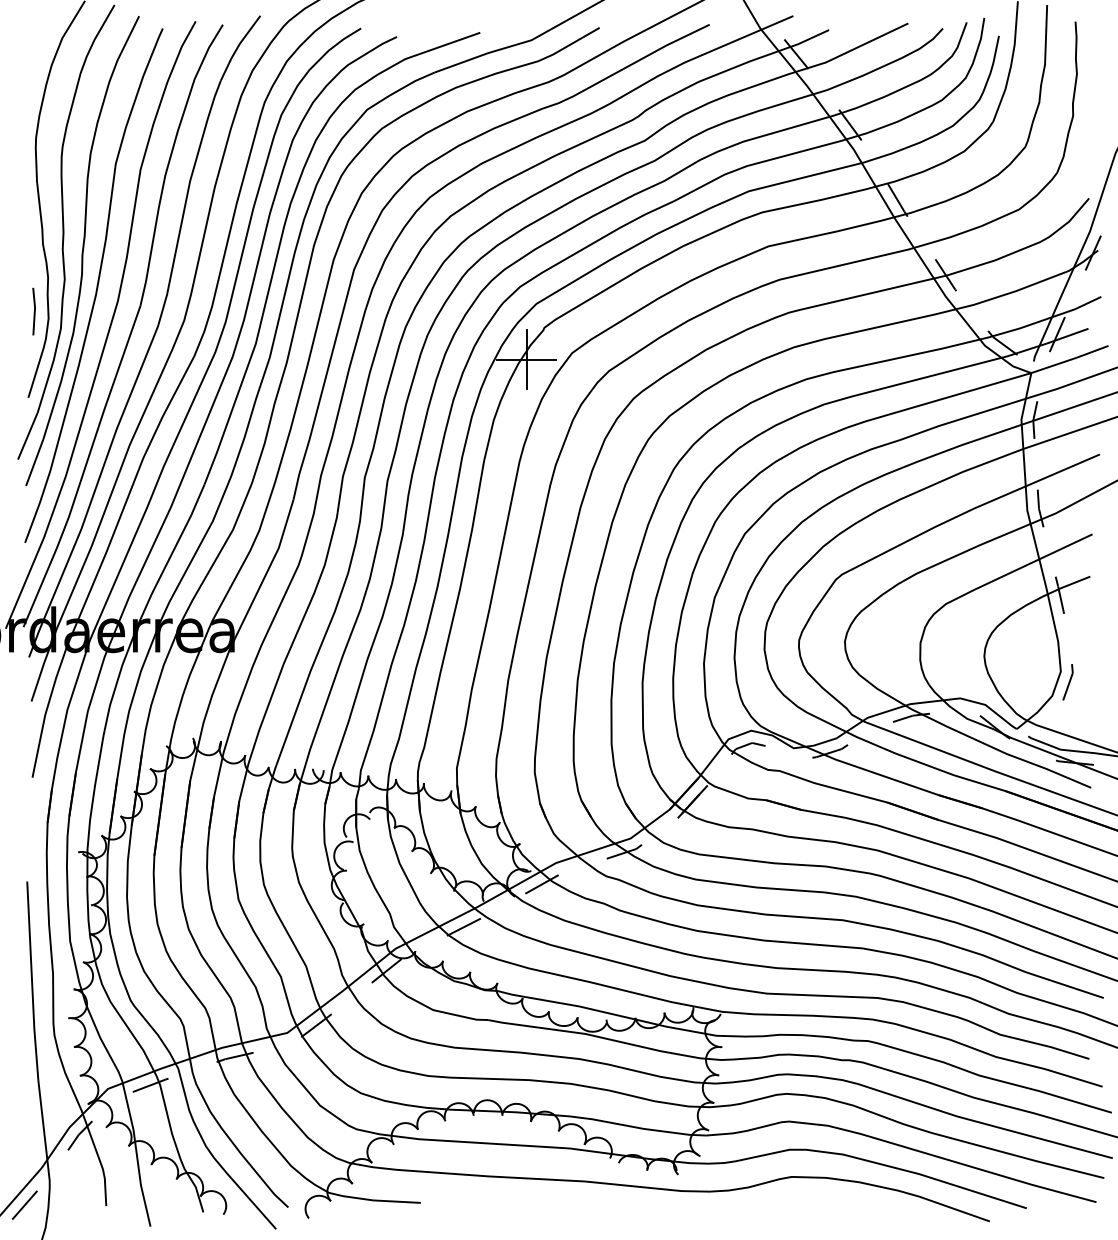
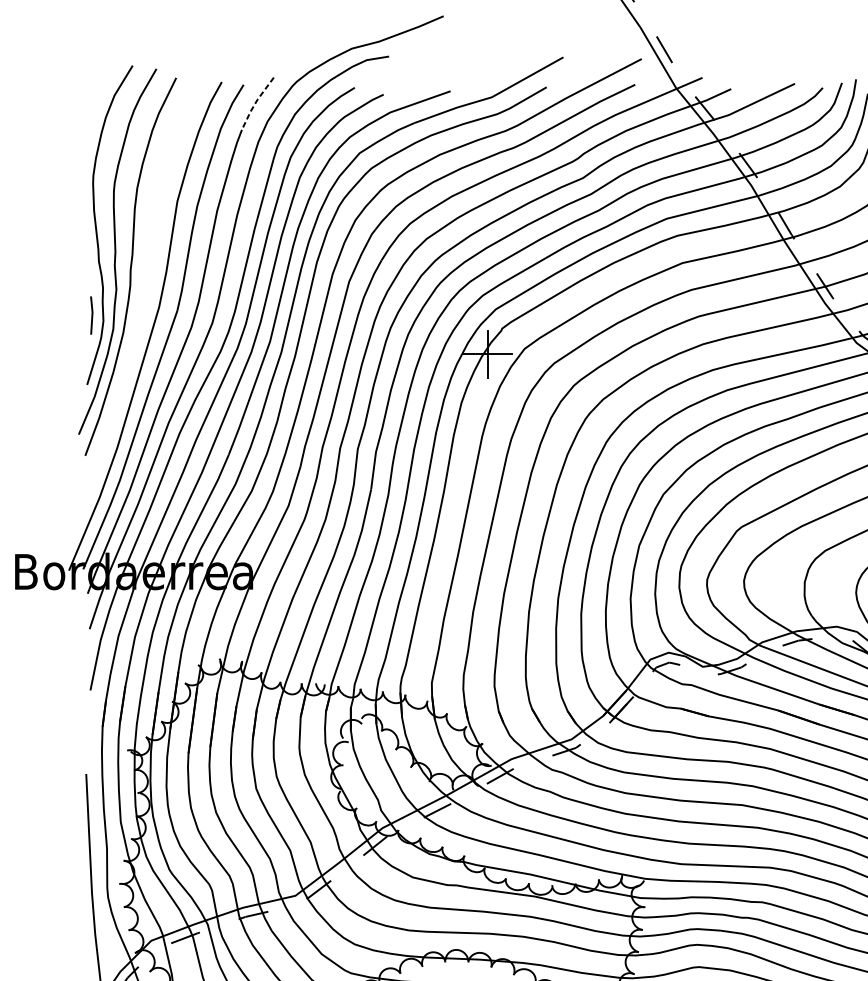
line: (238, 46) -> (256, 102), solid -> dashed
curve: (96, 285) -> (141, 294), removed

